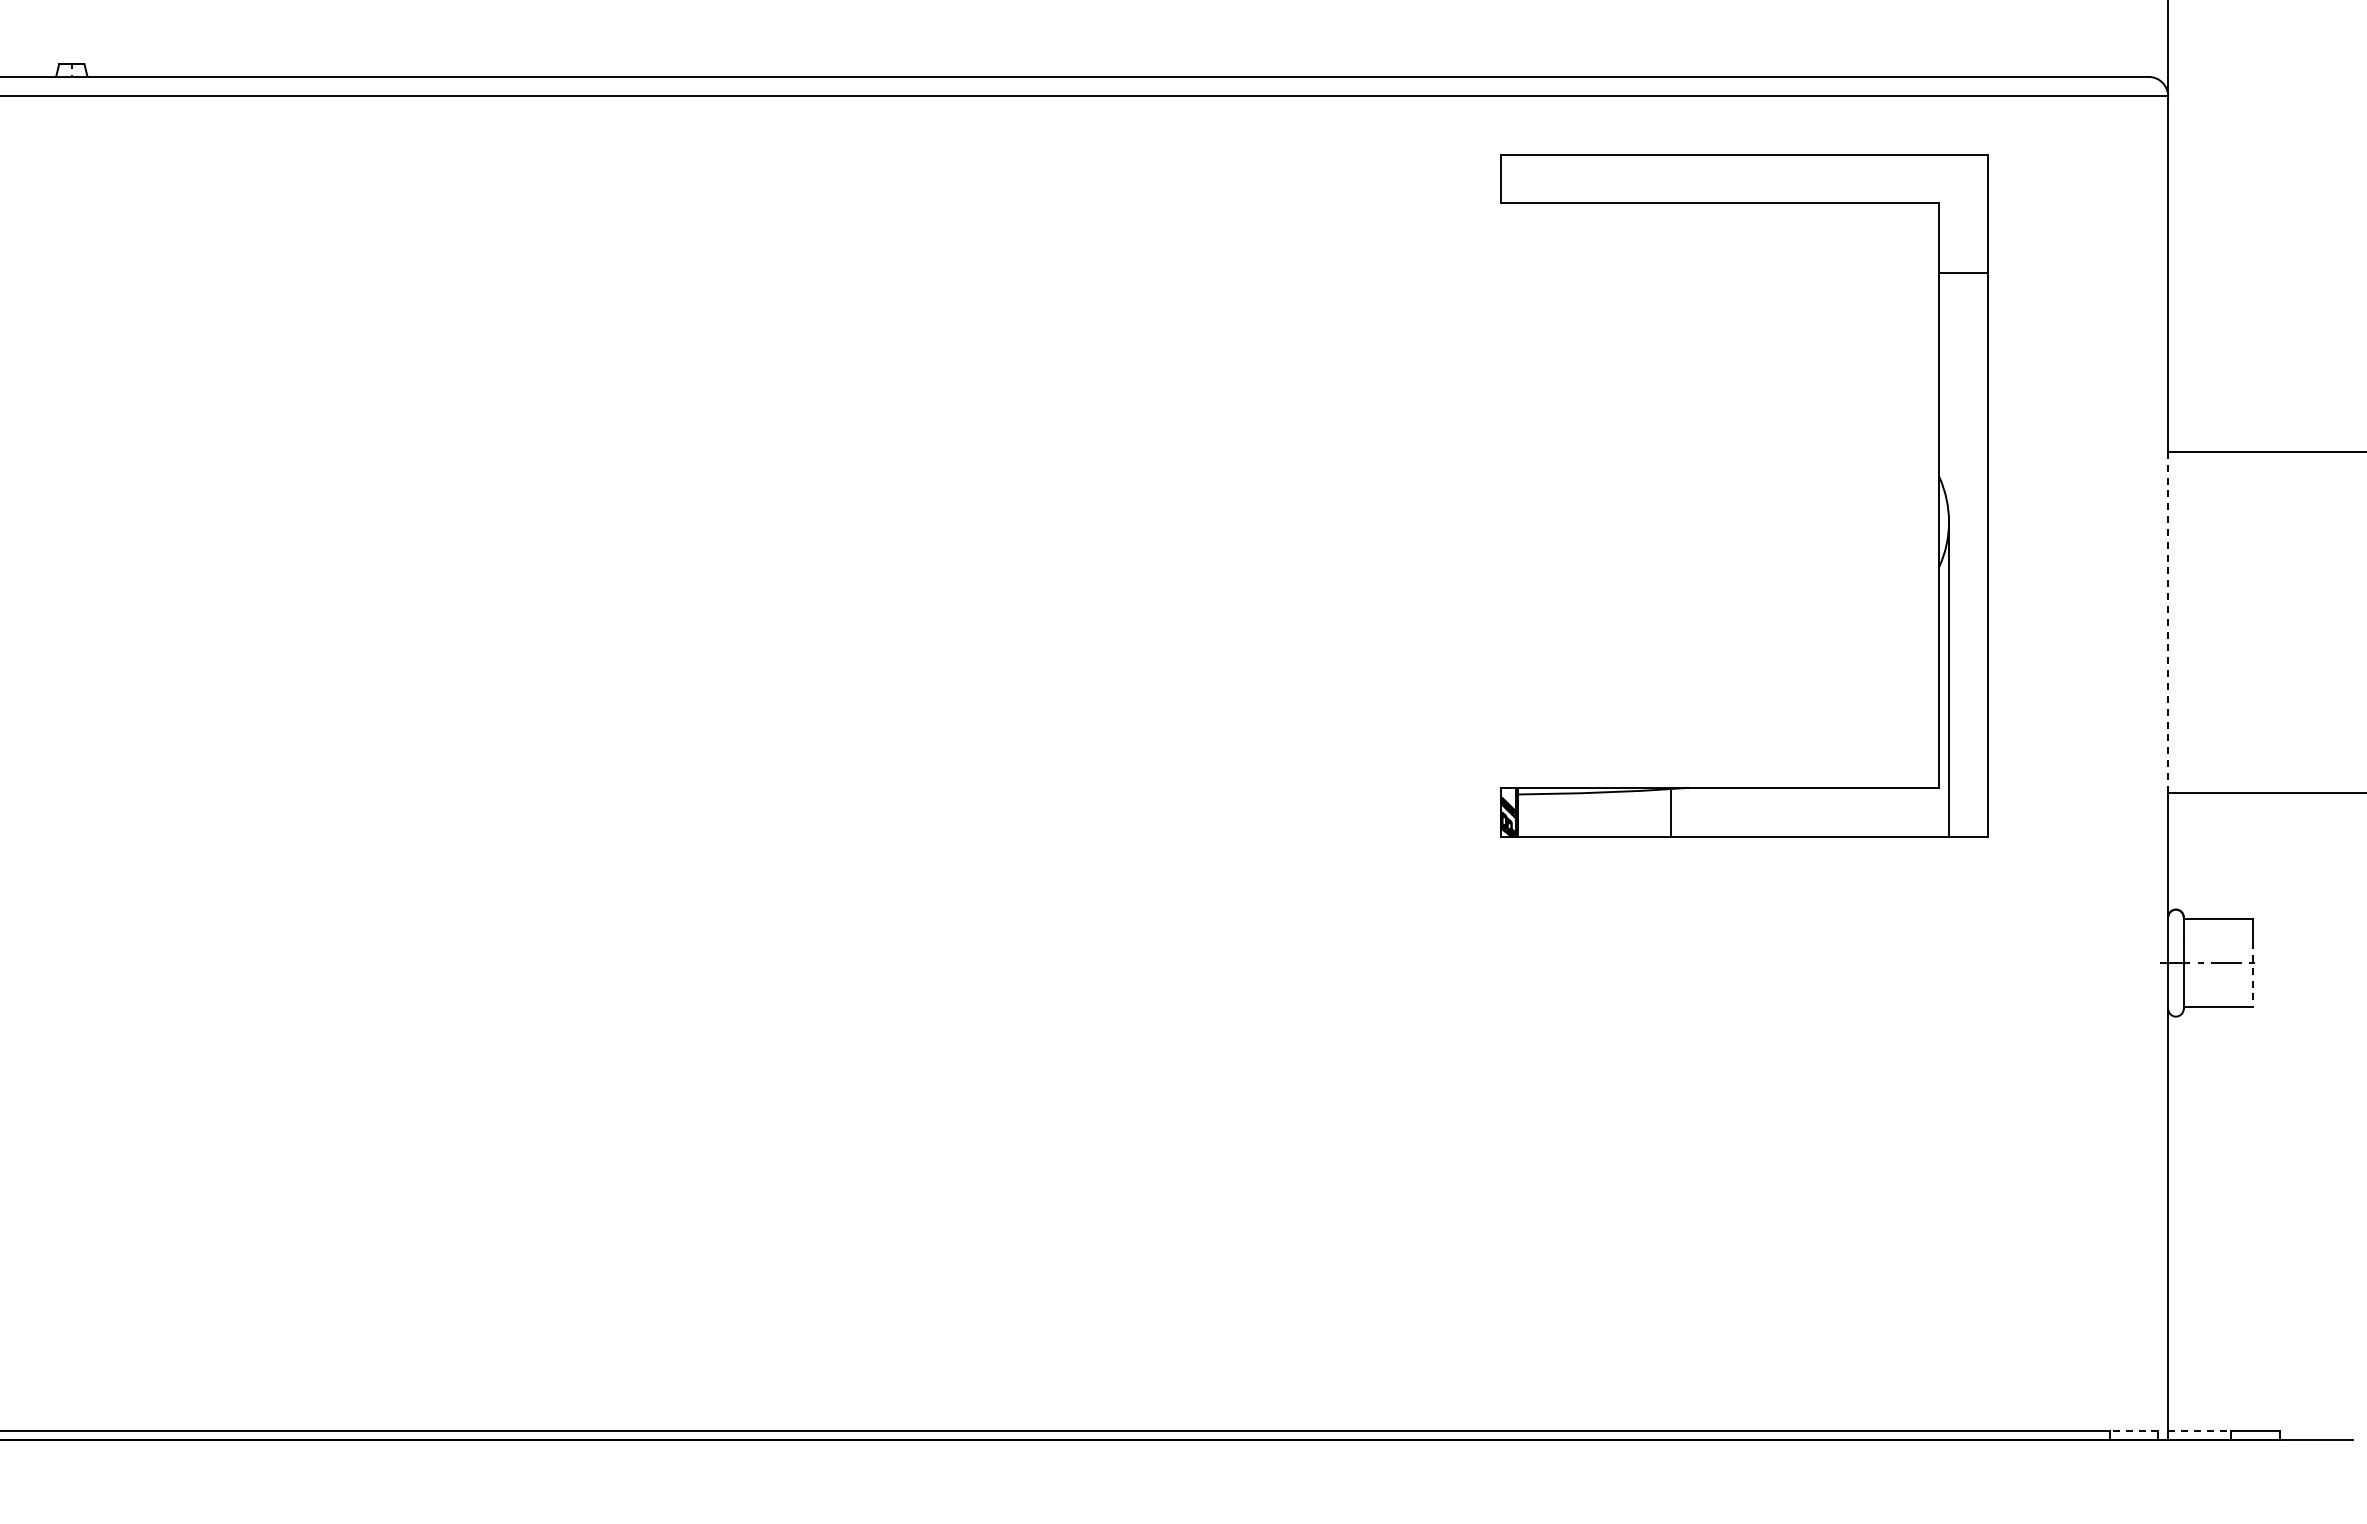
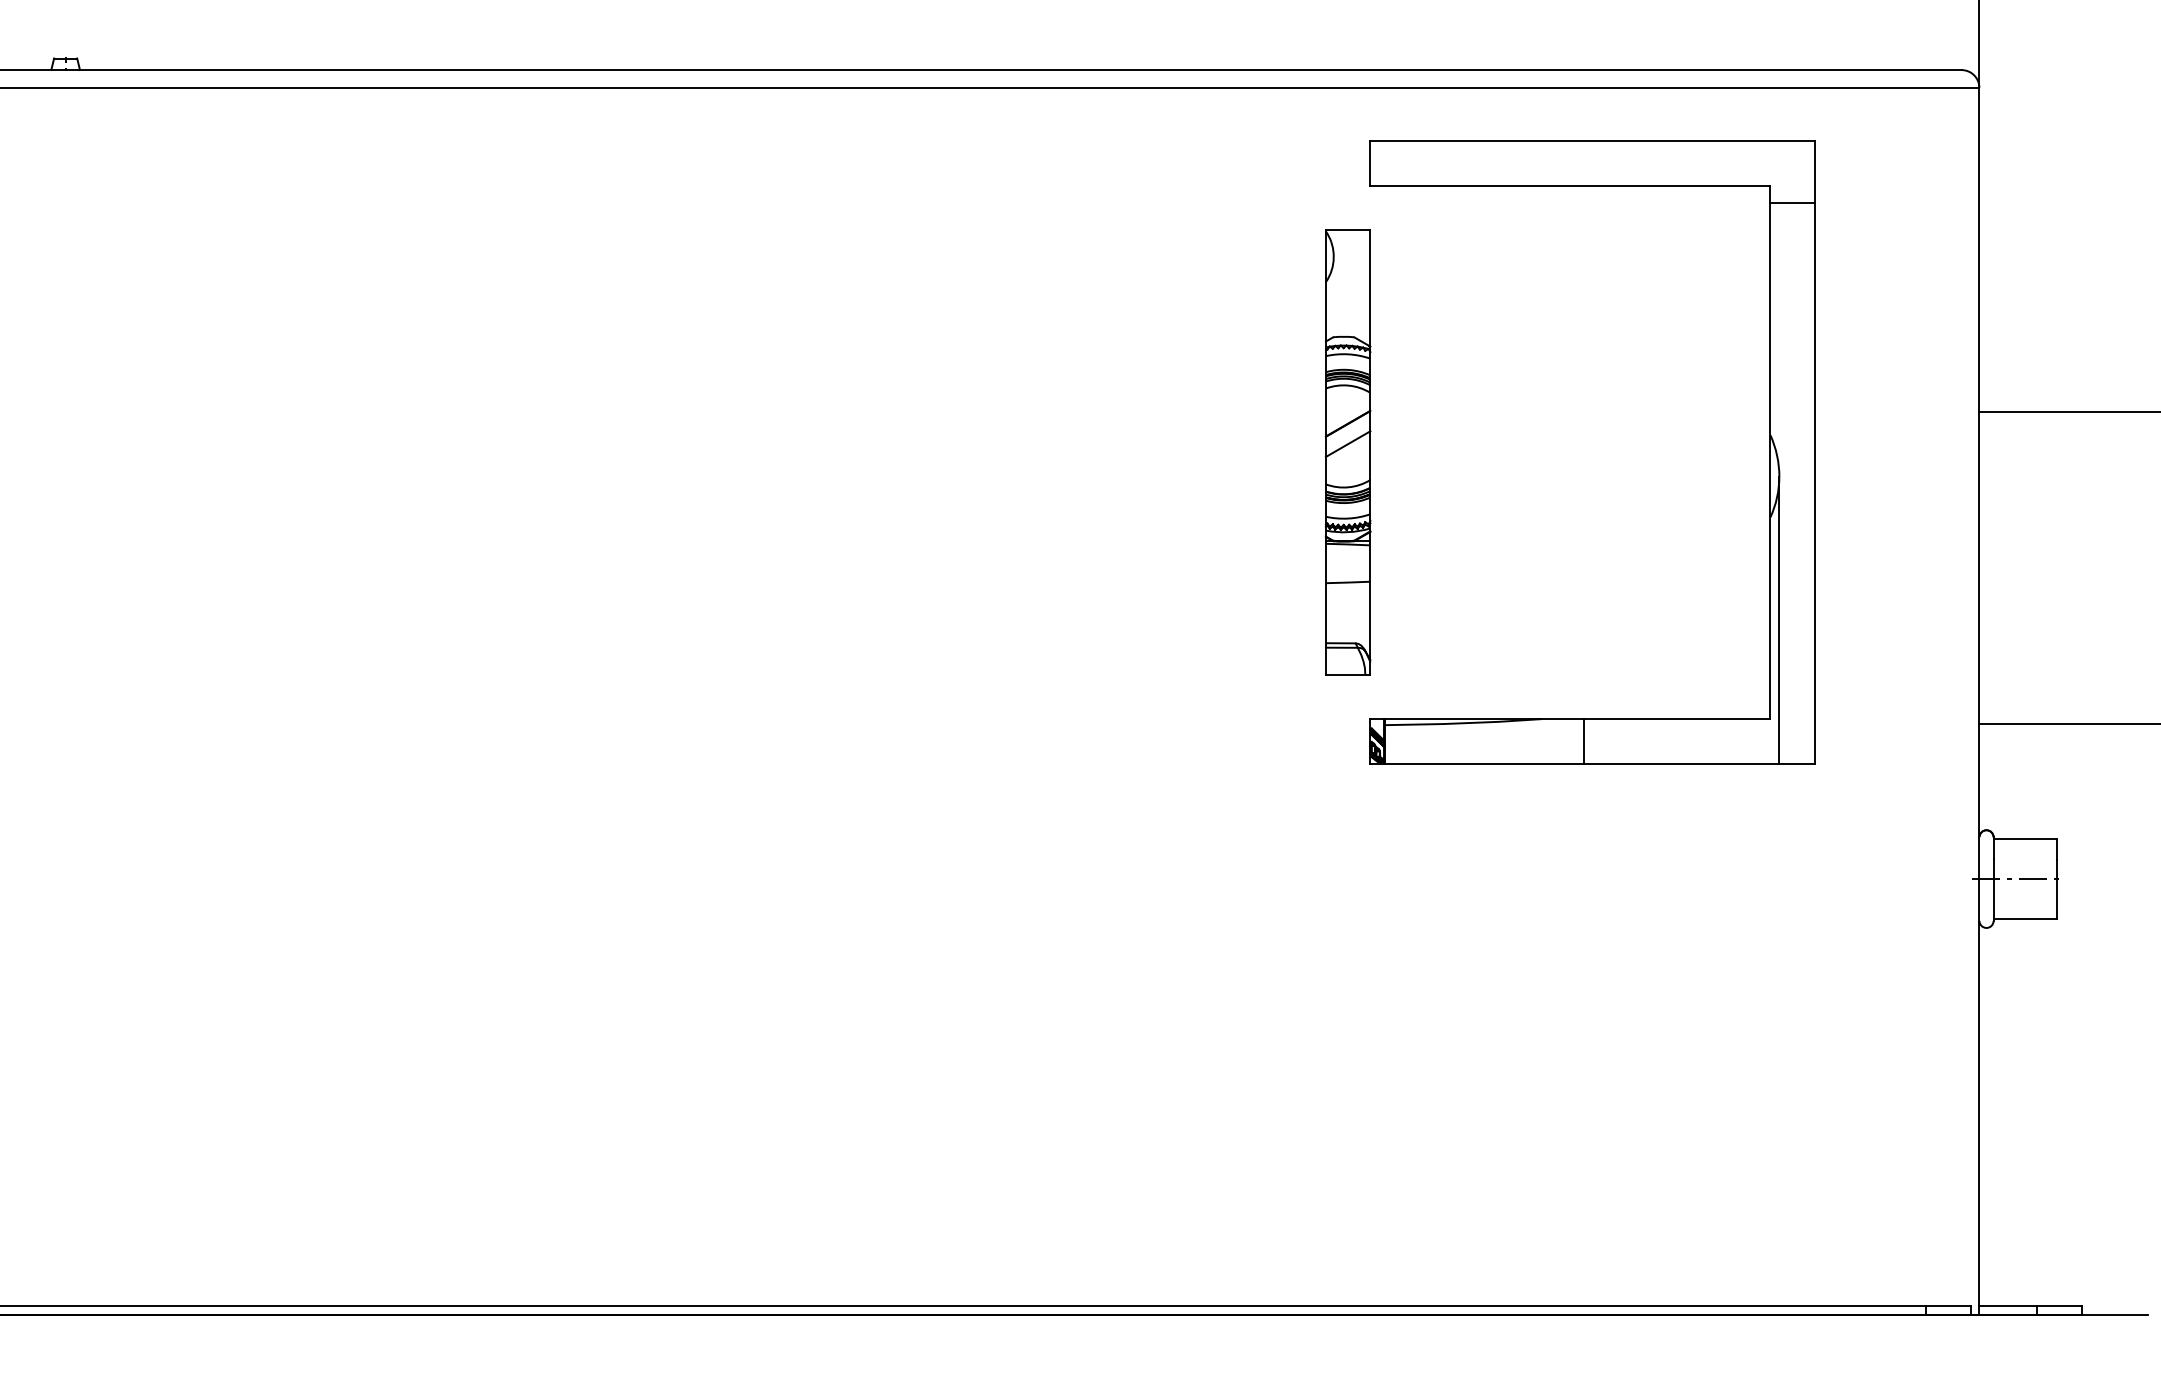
line: (1963, 272) -> (1792, 202), moved
part: (1476, 495) -> (1347, 452), added
line: (2168, 622) -> (1979, 568), dashed -> solid
line: (1670, 811) -> (1583, 740), moved
line: (2252, 975) -> (2056, 890), dashed -> solid
line: (2133, 1430) -> (1947, 1305), dashed -> solid
line: (2199, 1430) -> (2008, 1305), dashed -> solid

